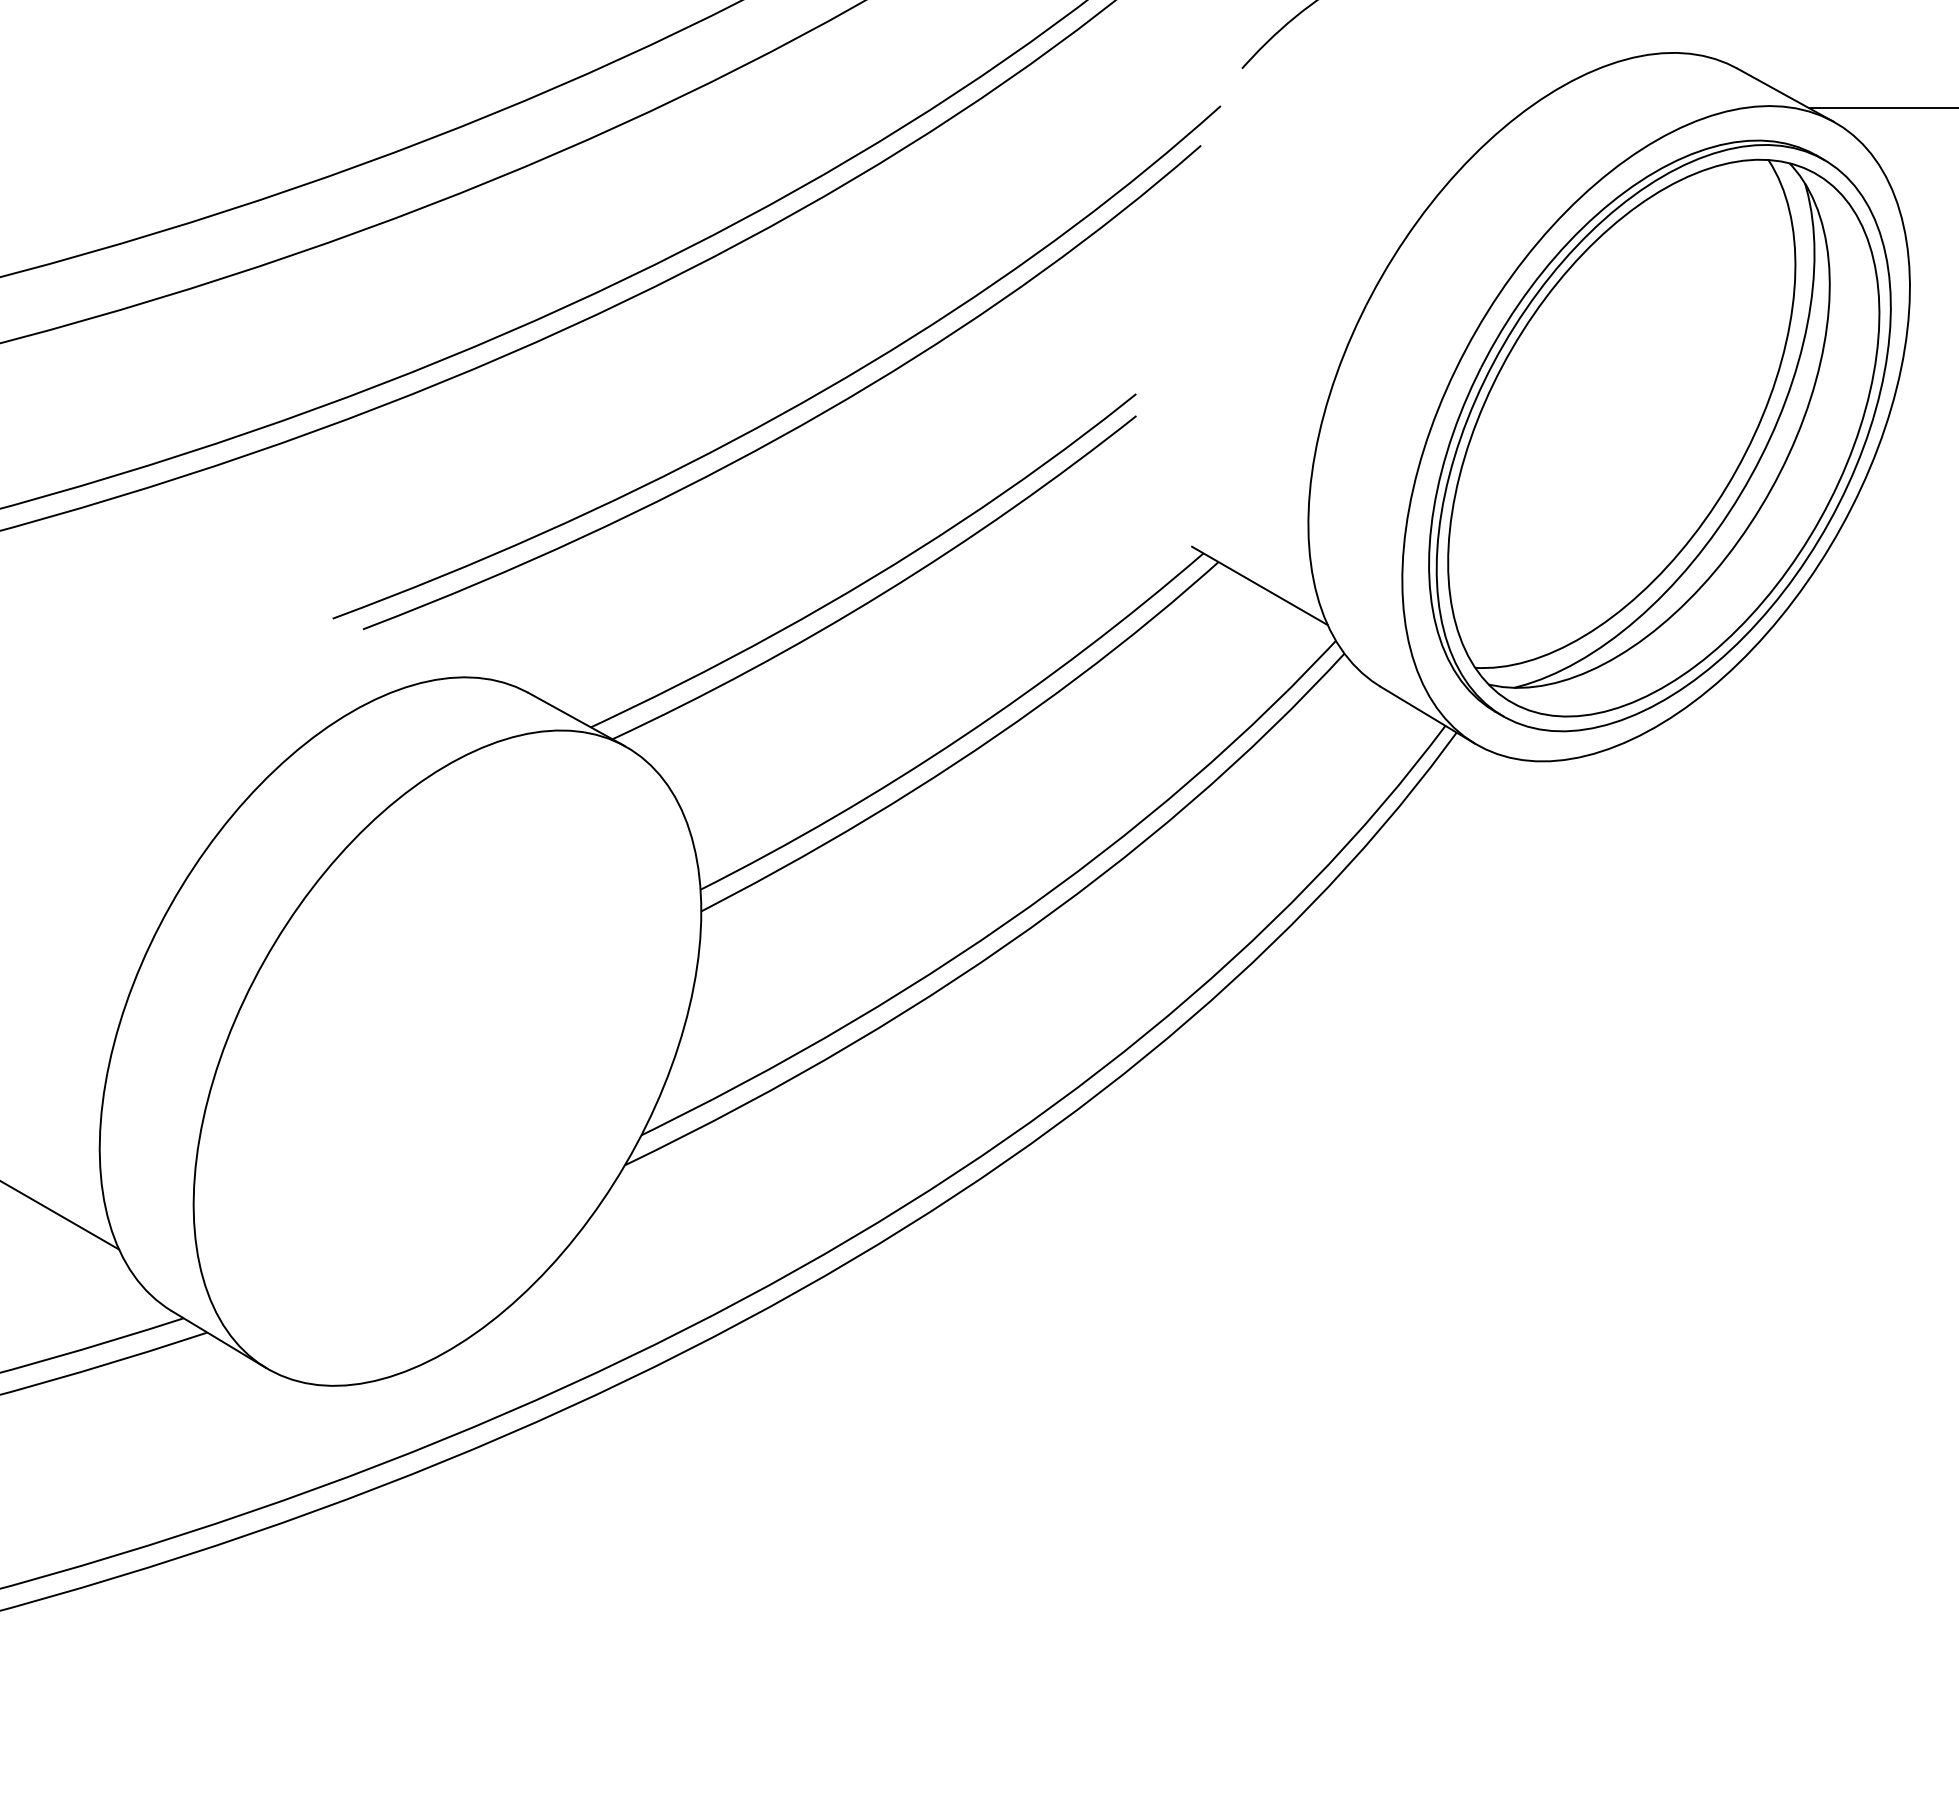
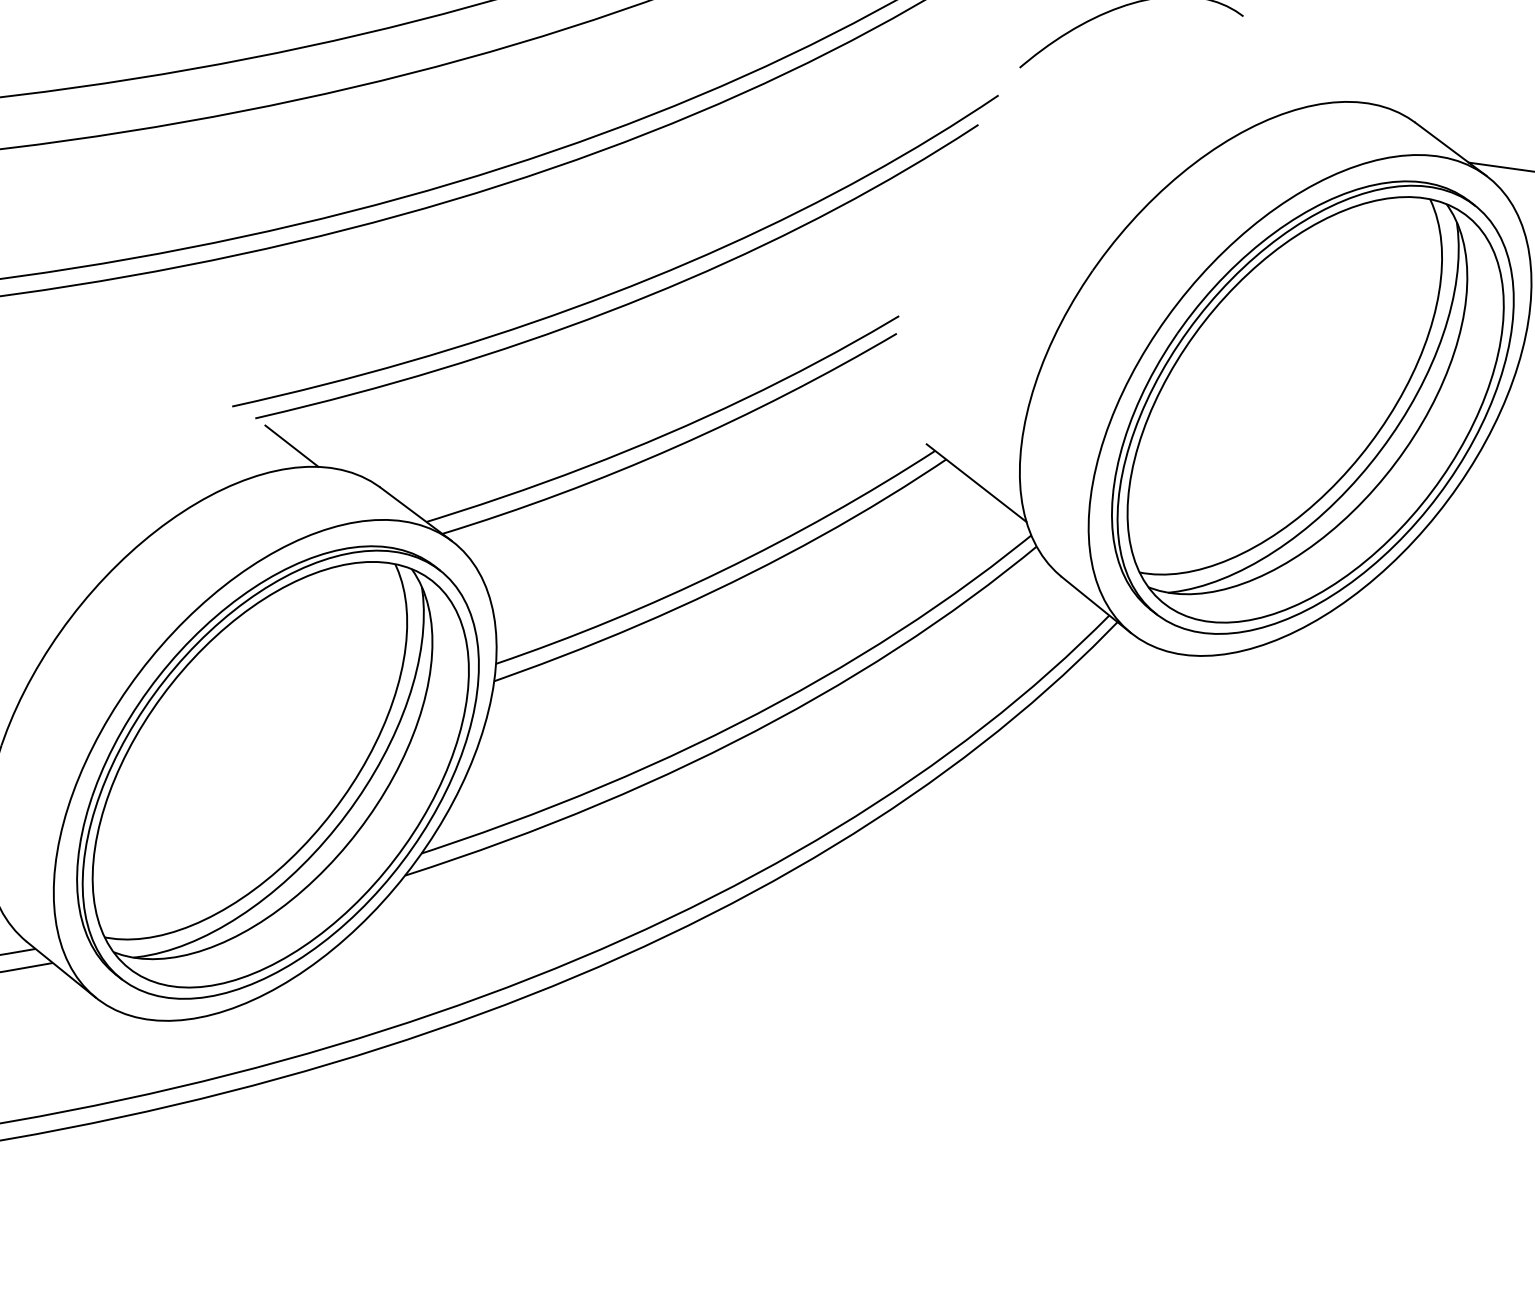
line: (412, 657) -> (291, 446), added
part: (451, 1060) -> (278, 772), added

